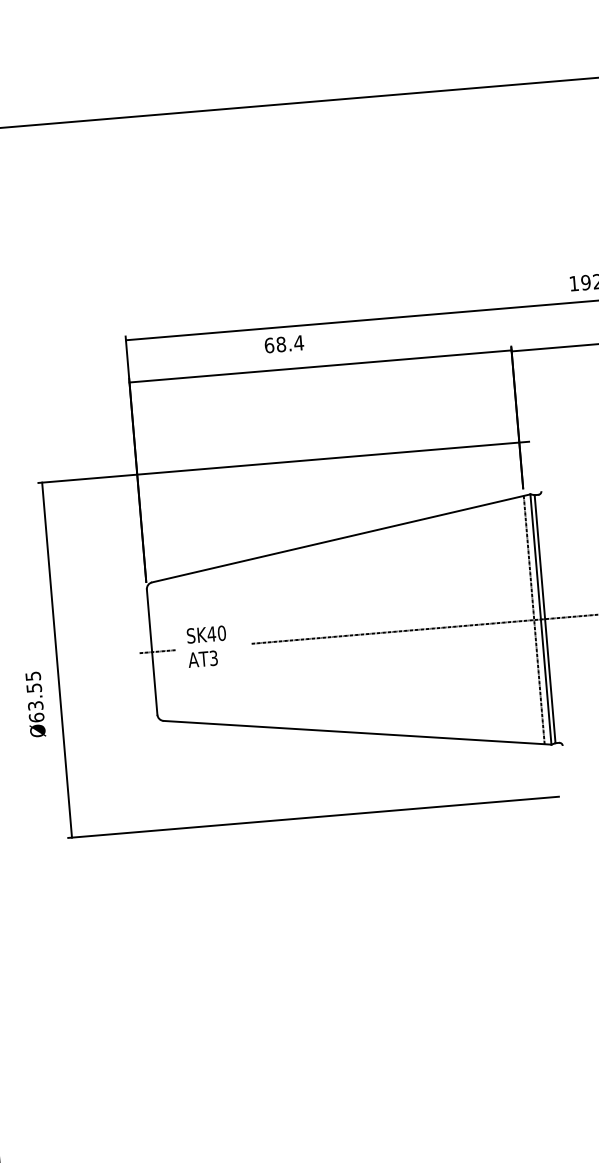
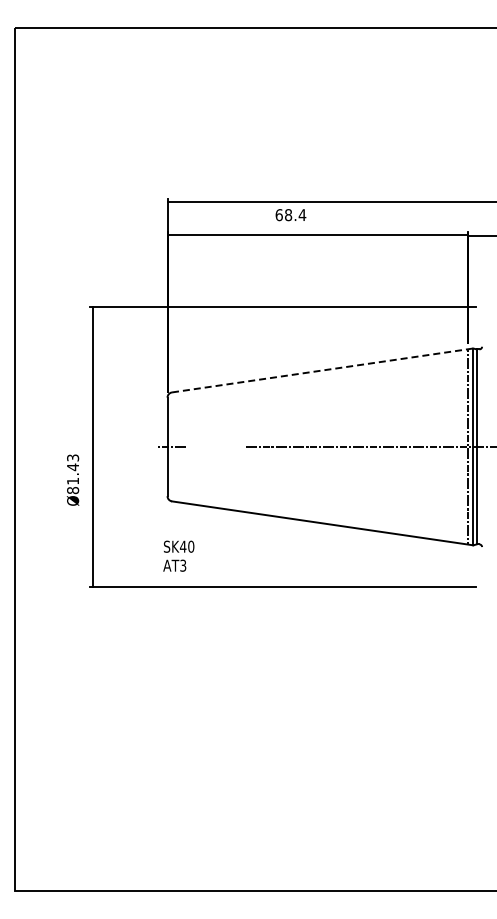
line: (342, 538) -> (323, 370), solid -> dashed
text: (206, 645) -> (178, 555), moved
text: (35, 697) -> (73, 474), Ø63.55 -> Ø81.43

